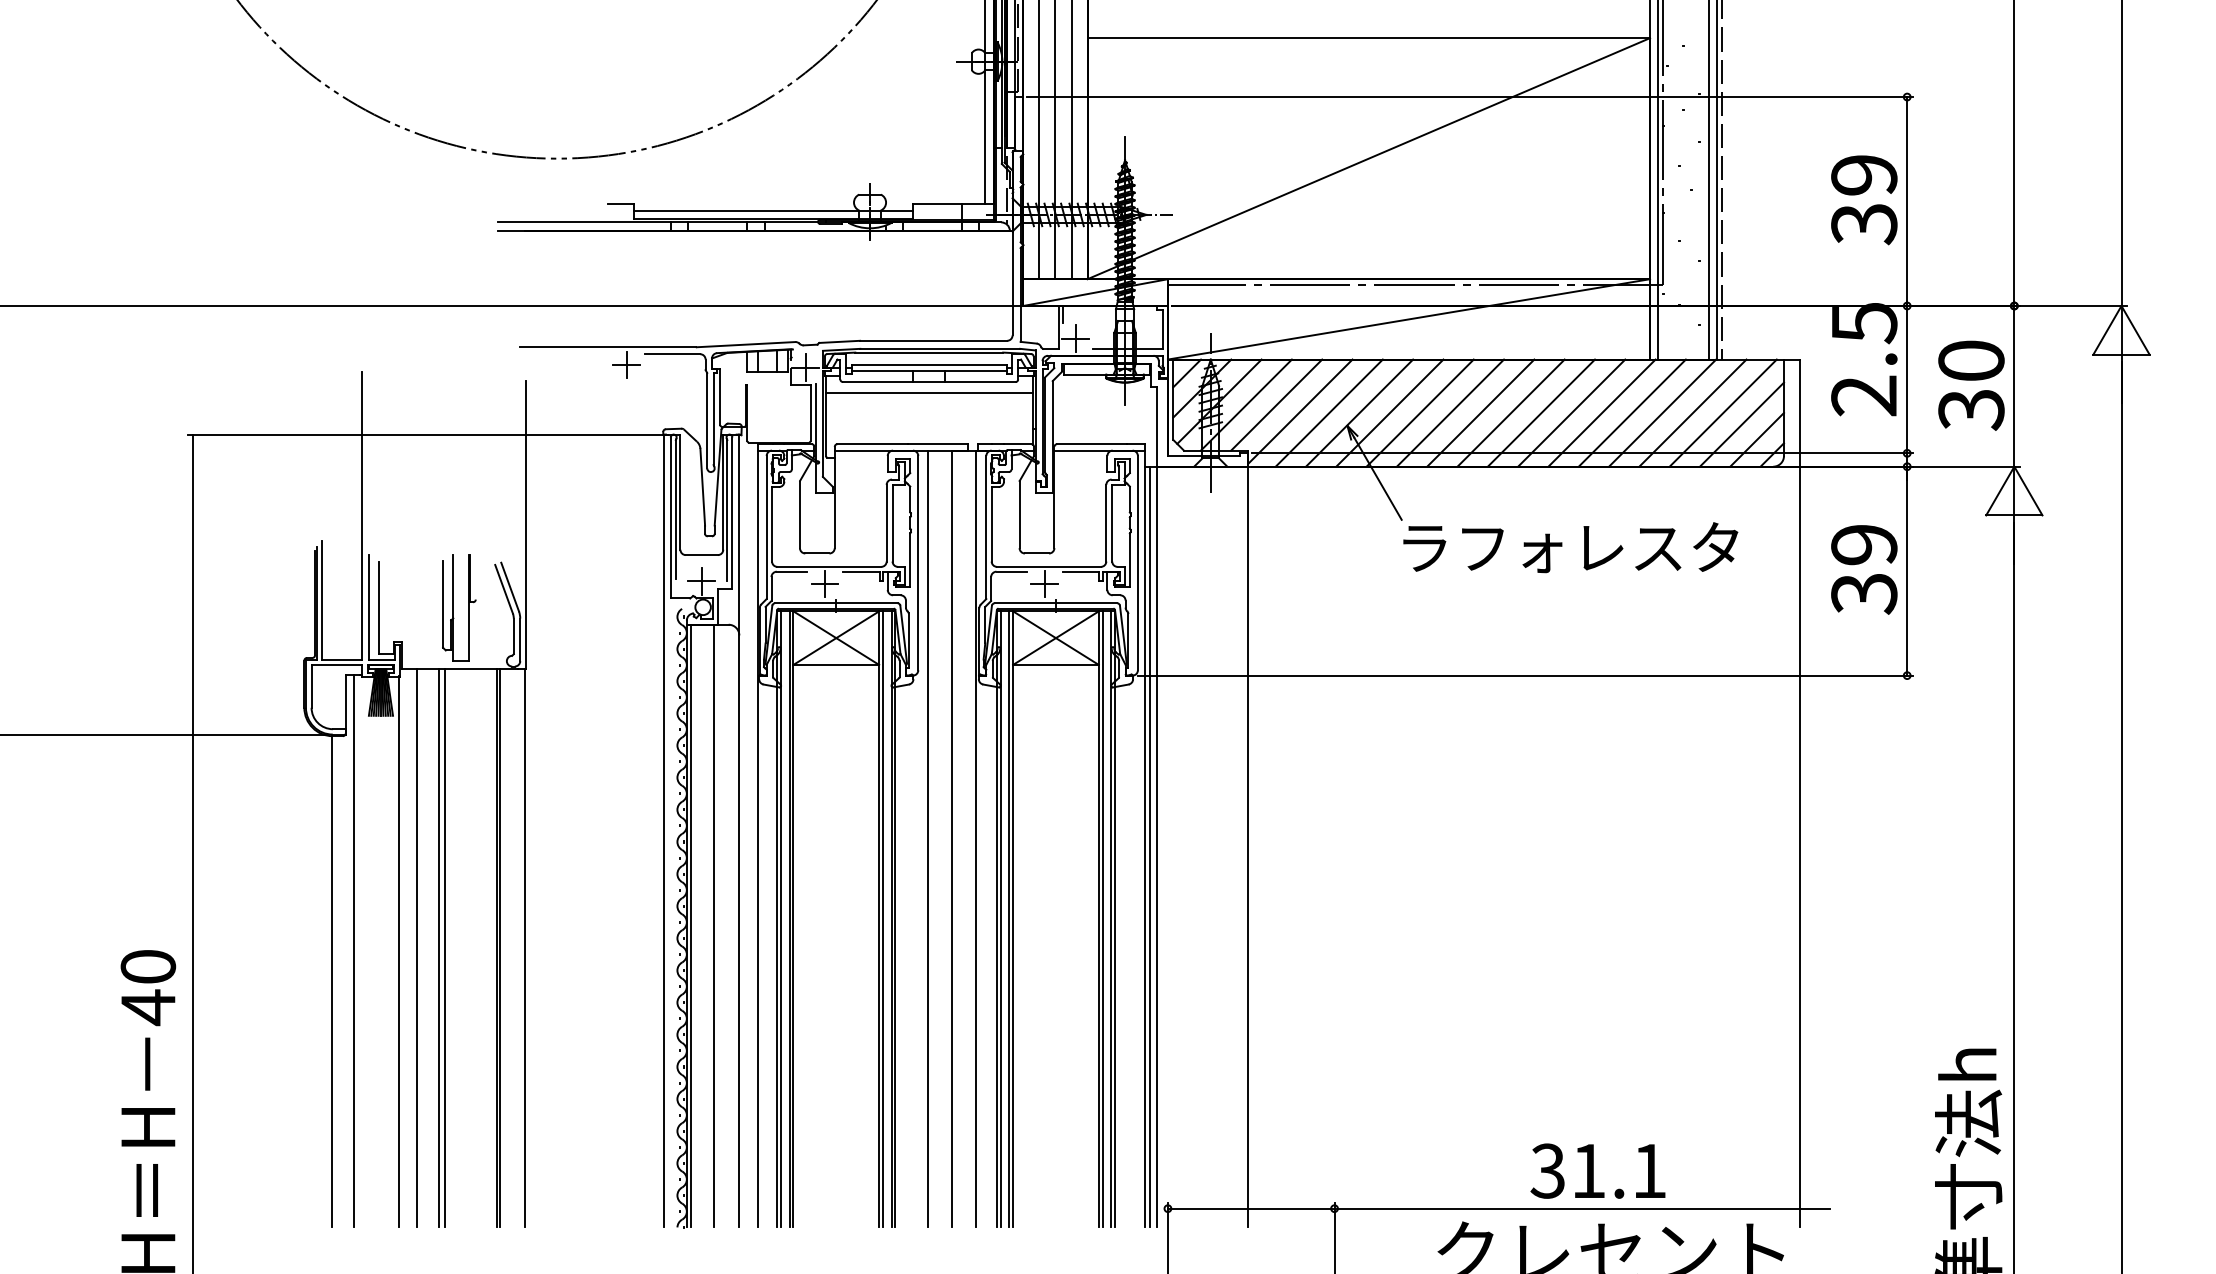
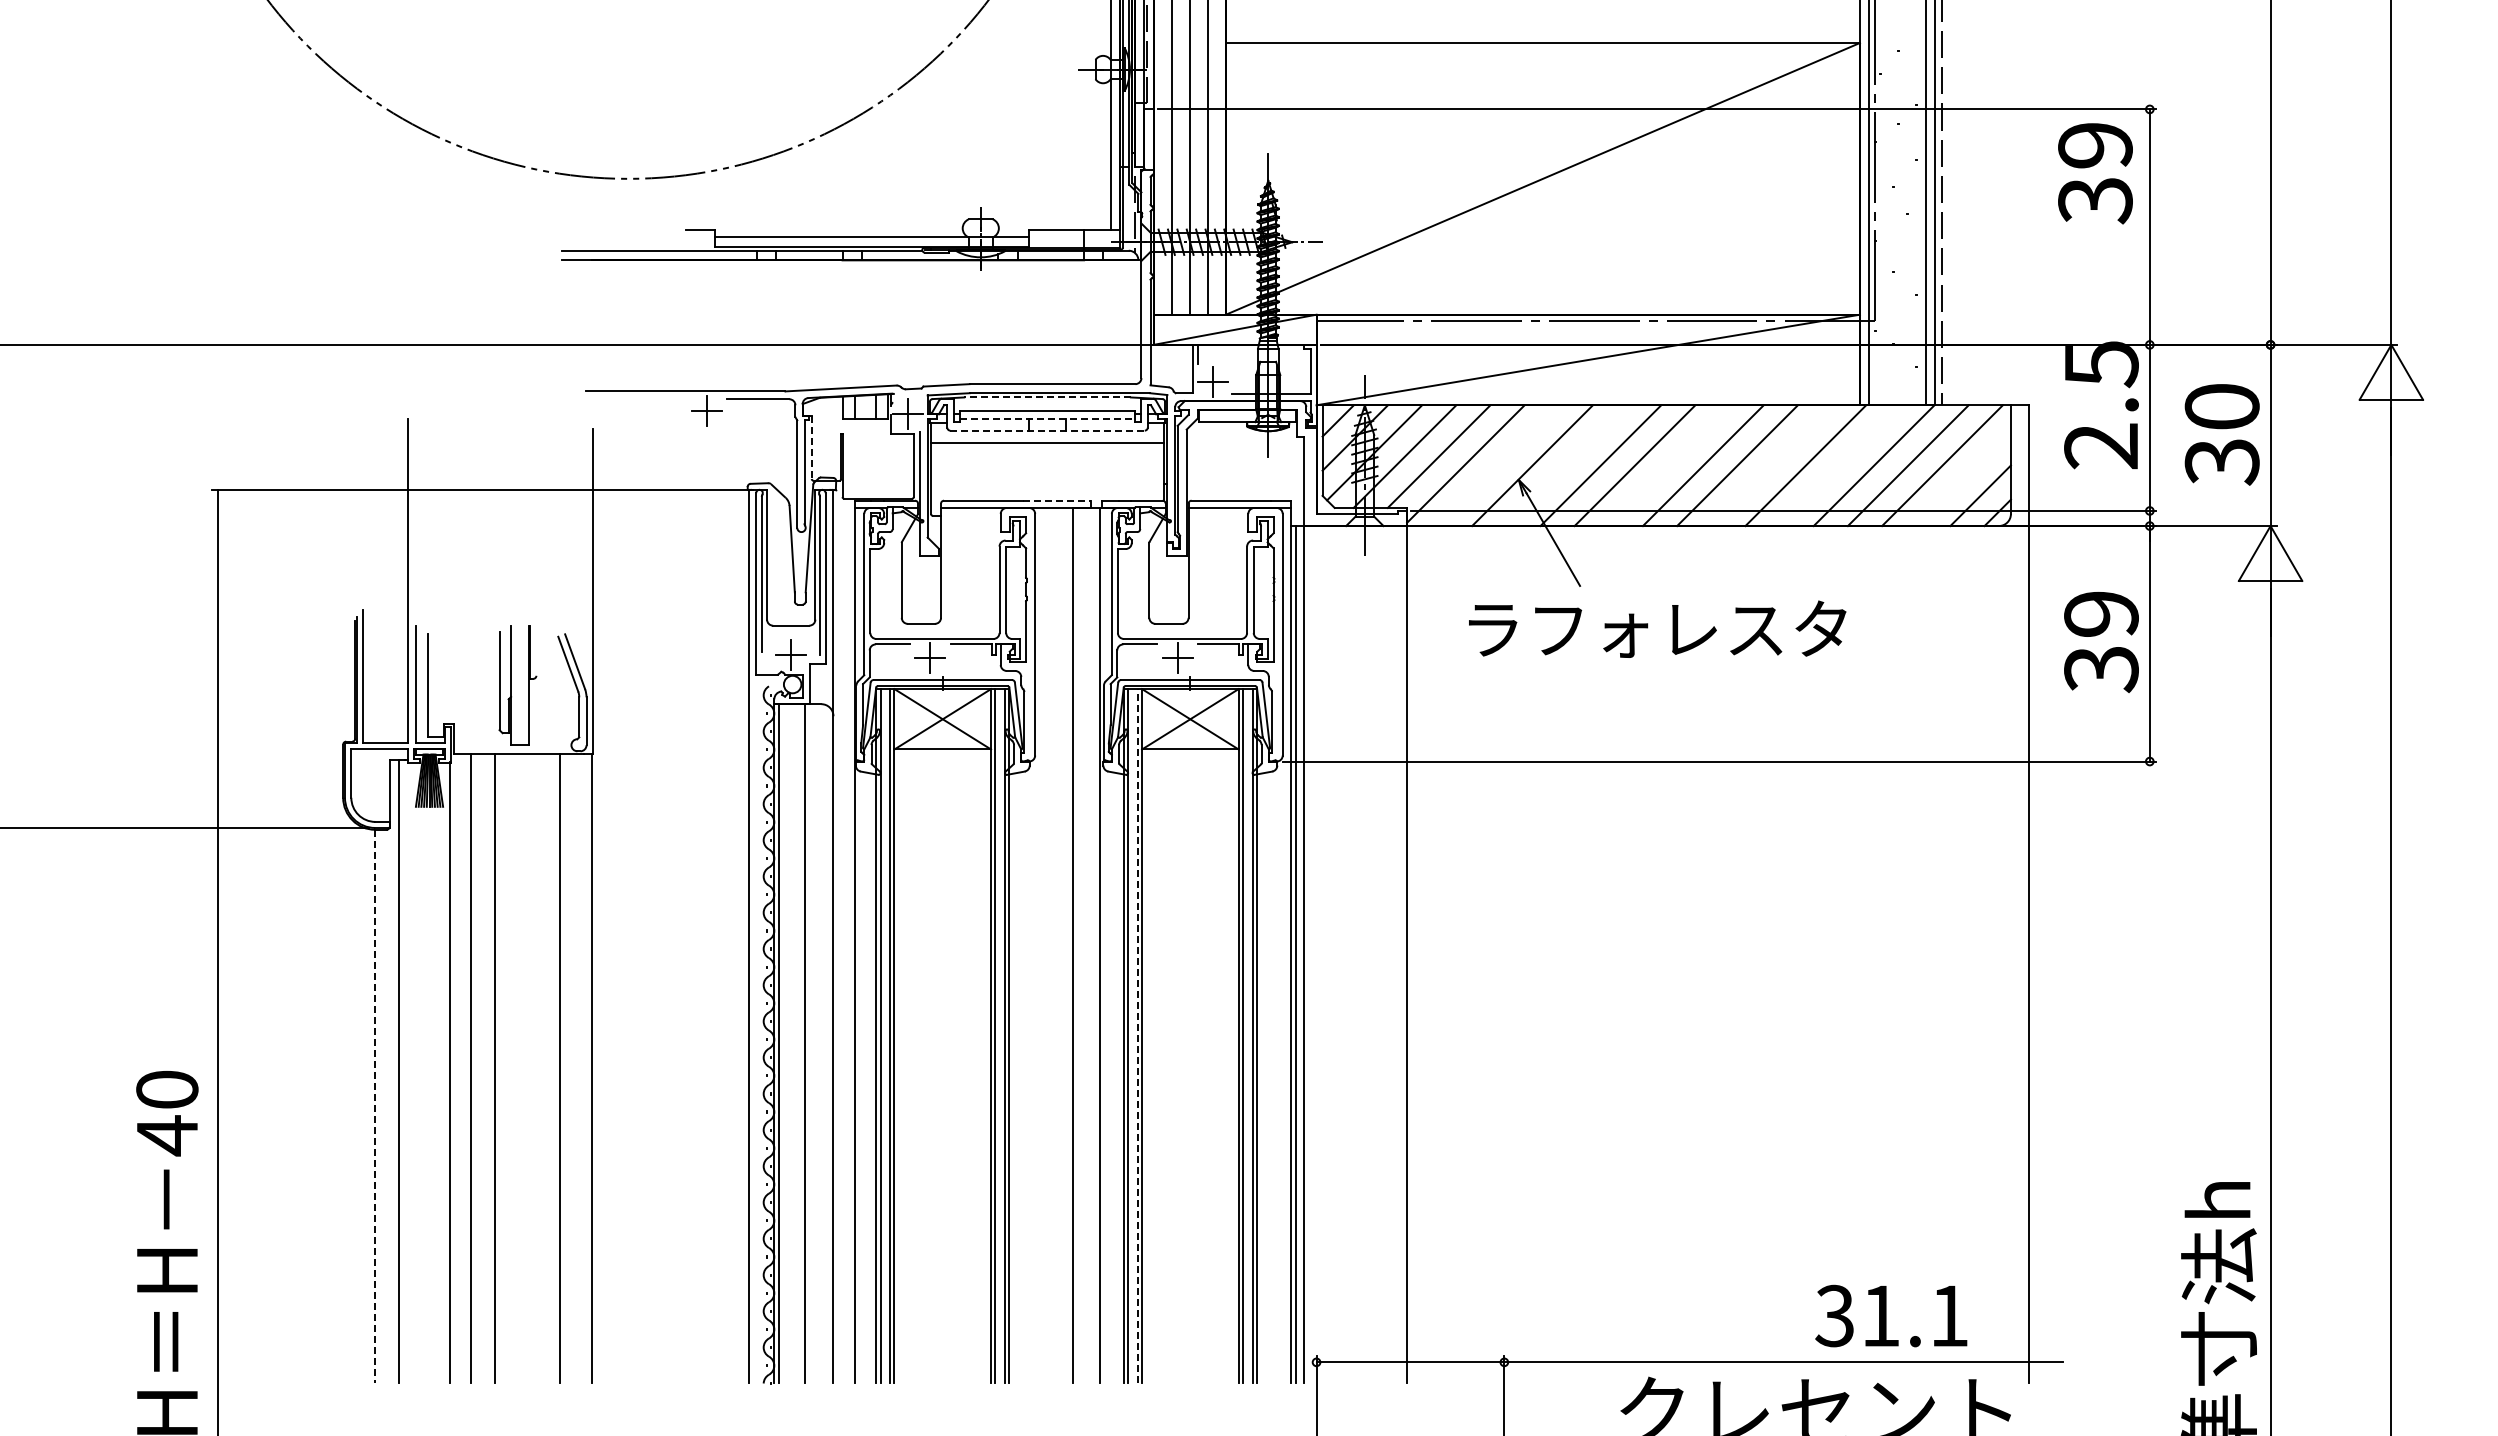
text: (1864, 200) -> (2095, 173), moved
line: (929, 352) -> (1047, 397), solid -> dashed
line: (929, 371) -> (1047, 418), solid -> dashed
line: (930, 381) -> (1048, 430), solid -> dashed
line: (719, 397) -> (811, 448), solid -> dashed
line: (1329, 412) -> (1498, 465), removed
line: (1389, 412) -> (1566, 465), removed
line: (1480, 412) -> (1668, 465), removed
line: (1571, 412) -> (1771, 465), removed
line: (1631, 412) -> (1839, 465), removed
line: (1741, 424) -> (1963, 478), removed
line: (937, 444) -> (1056, 500), solid -> dashed
text: (1570, 546) -> (1657, 628), moved
line: (928, 838) -> (1046, 945), removed
line: (1009, 918) -> (1137, 1035), solid -> dashed
line: (444, 947) -> (501, 1068), removed
line: (499, 947) -> (563, 1068), removed
line: (332, 981) -> (374, 1106), solid -> dashed
text: (1598, 1170) -> (1891, 1315), moved

